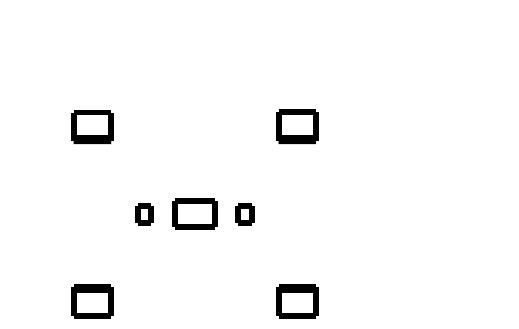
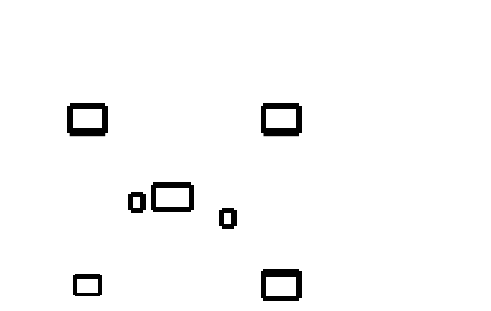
part: (195, 213) -> (172, 196), moved
part: (244, 214) -> (227, 218), moved
part: (92, 300) -> (87, 284), size x0.7

